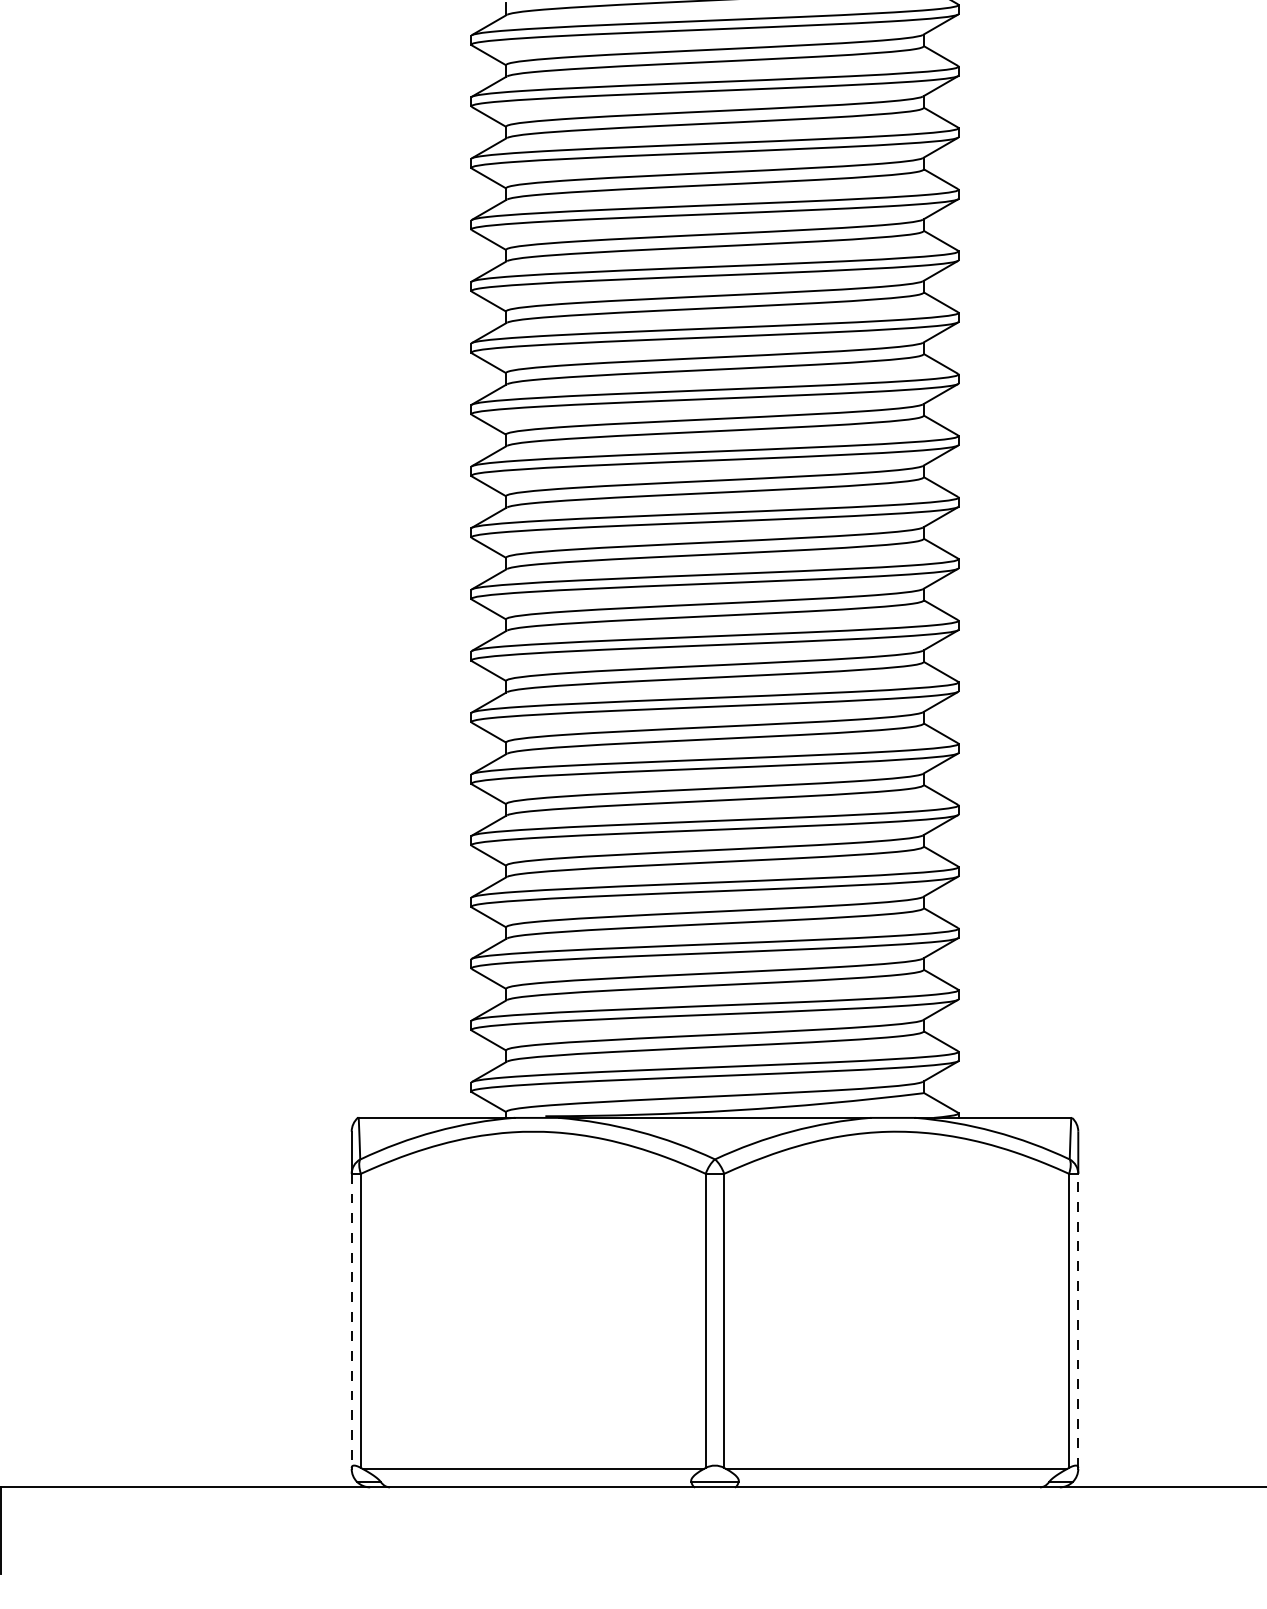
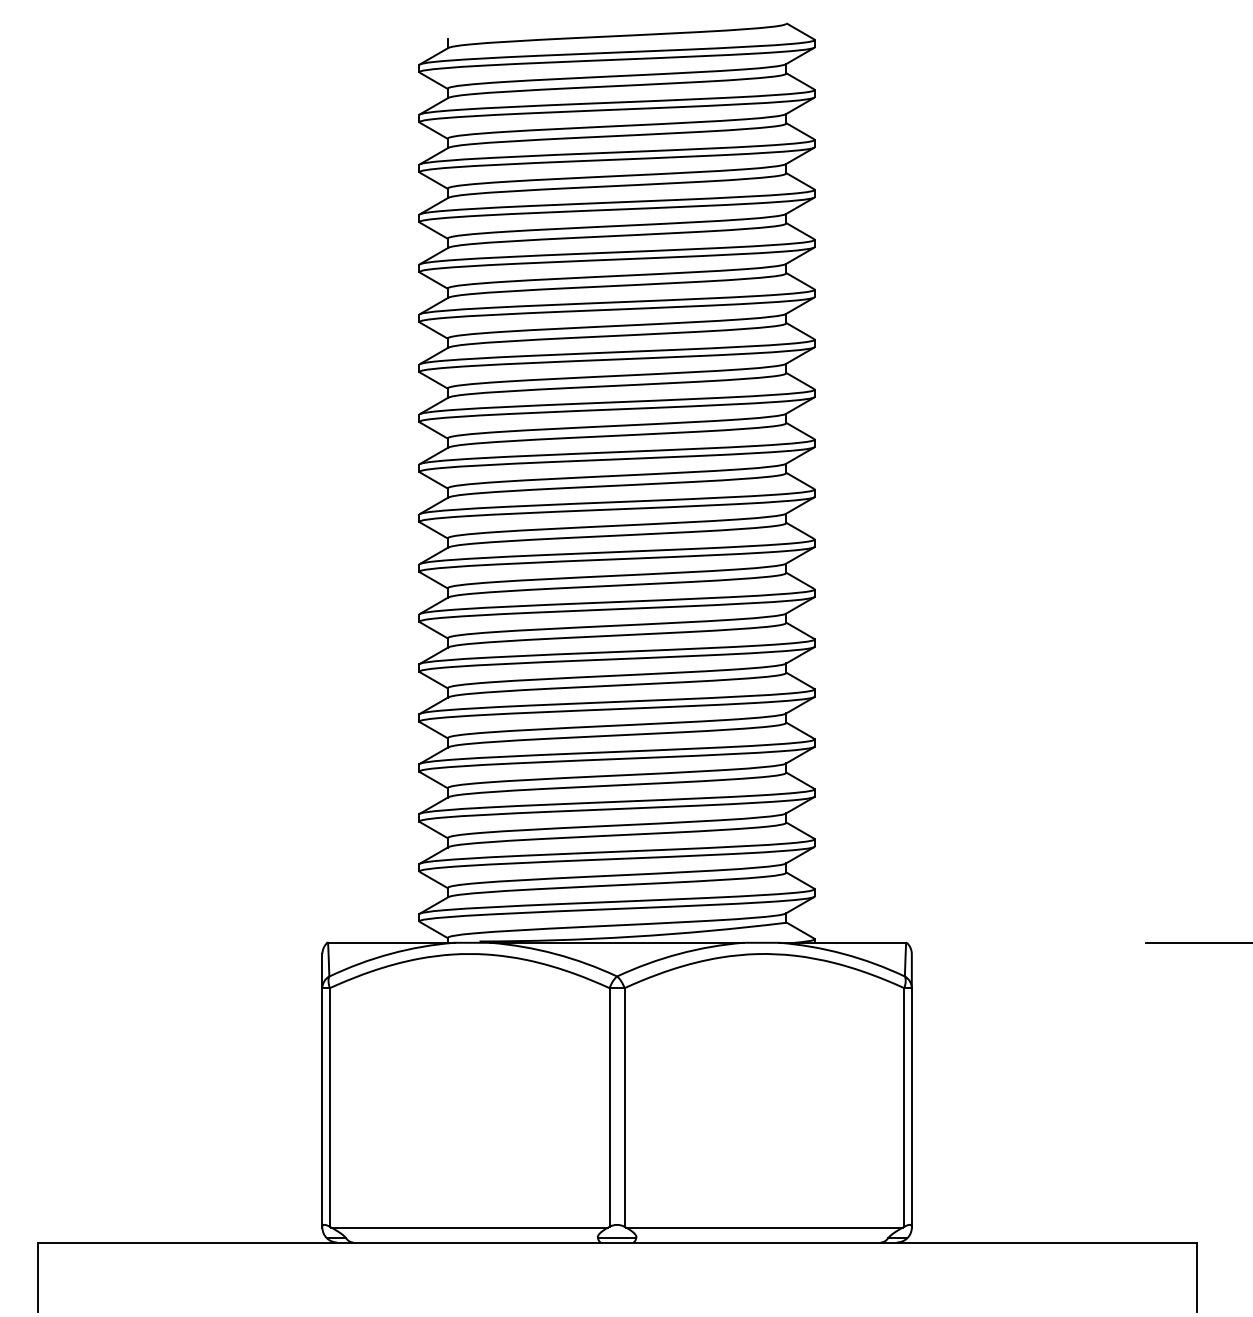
line: (1077, 1319) -> (911, 1106), dashed -> solid
line: (351, 1320) -> (322, 1107), dashed -> solid

